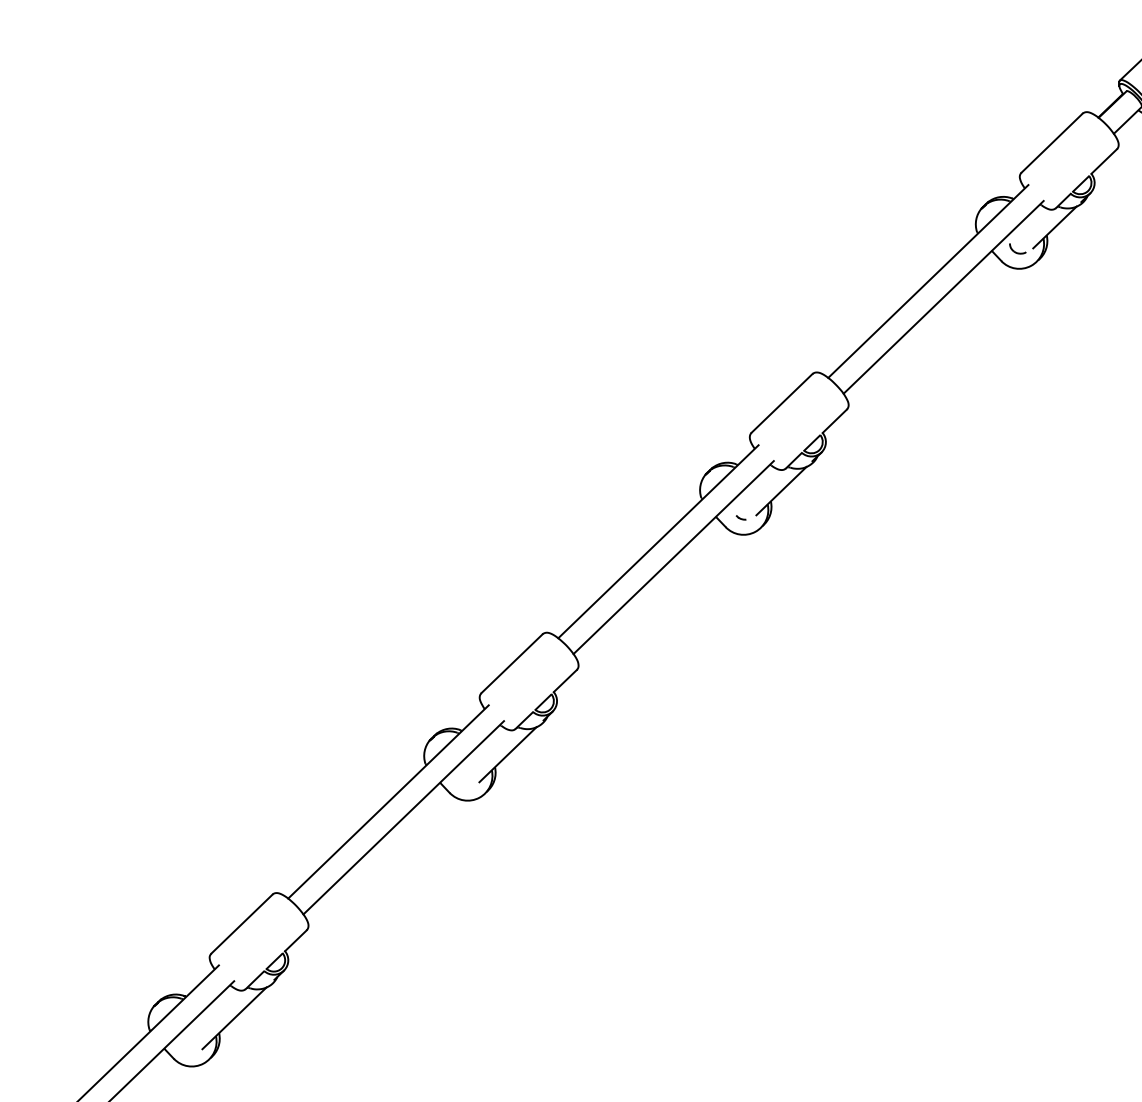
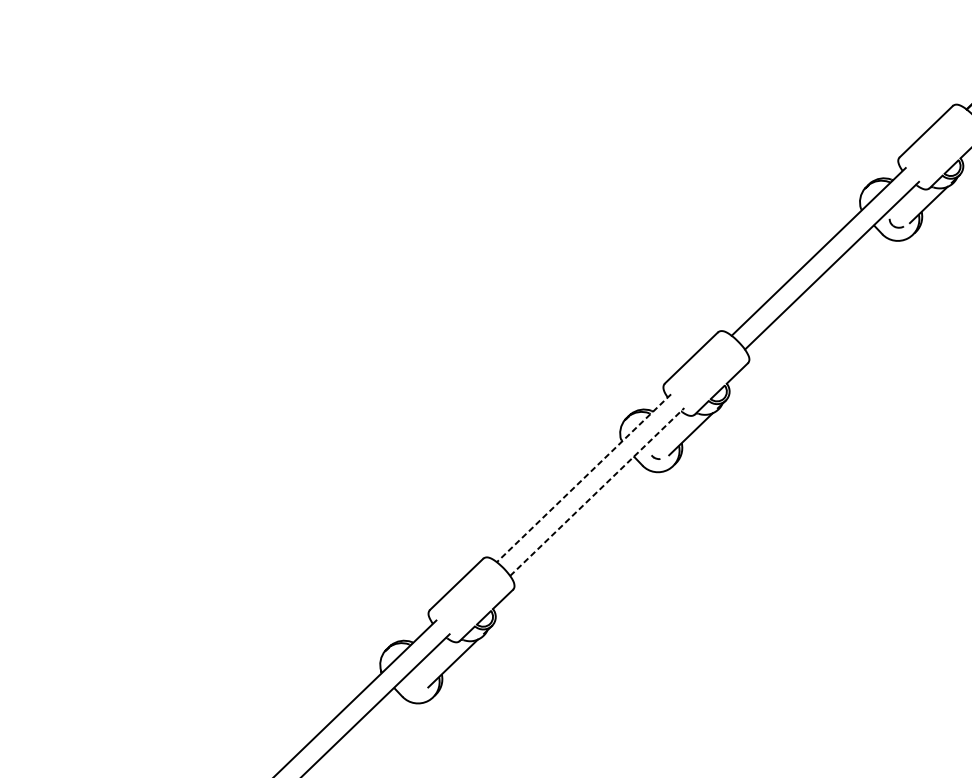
line: (658, 542) -> (584, 478), solid -> dashed
line: (674, 557) -> (597, 491), solid -> dashed

